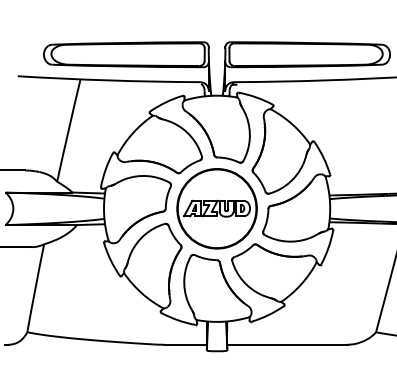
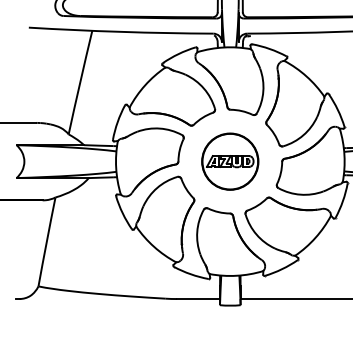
part: (216, 208) -> (229, 161), size x0.7

